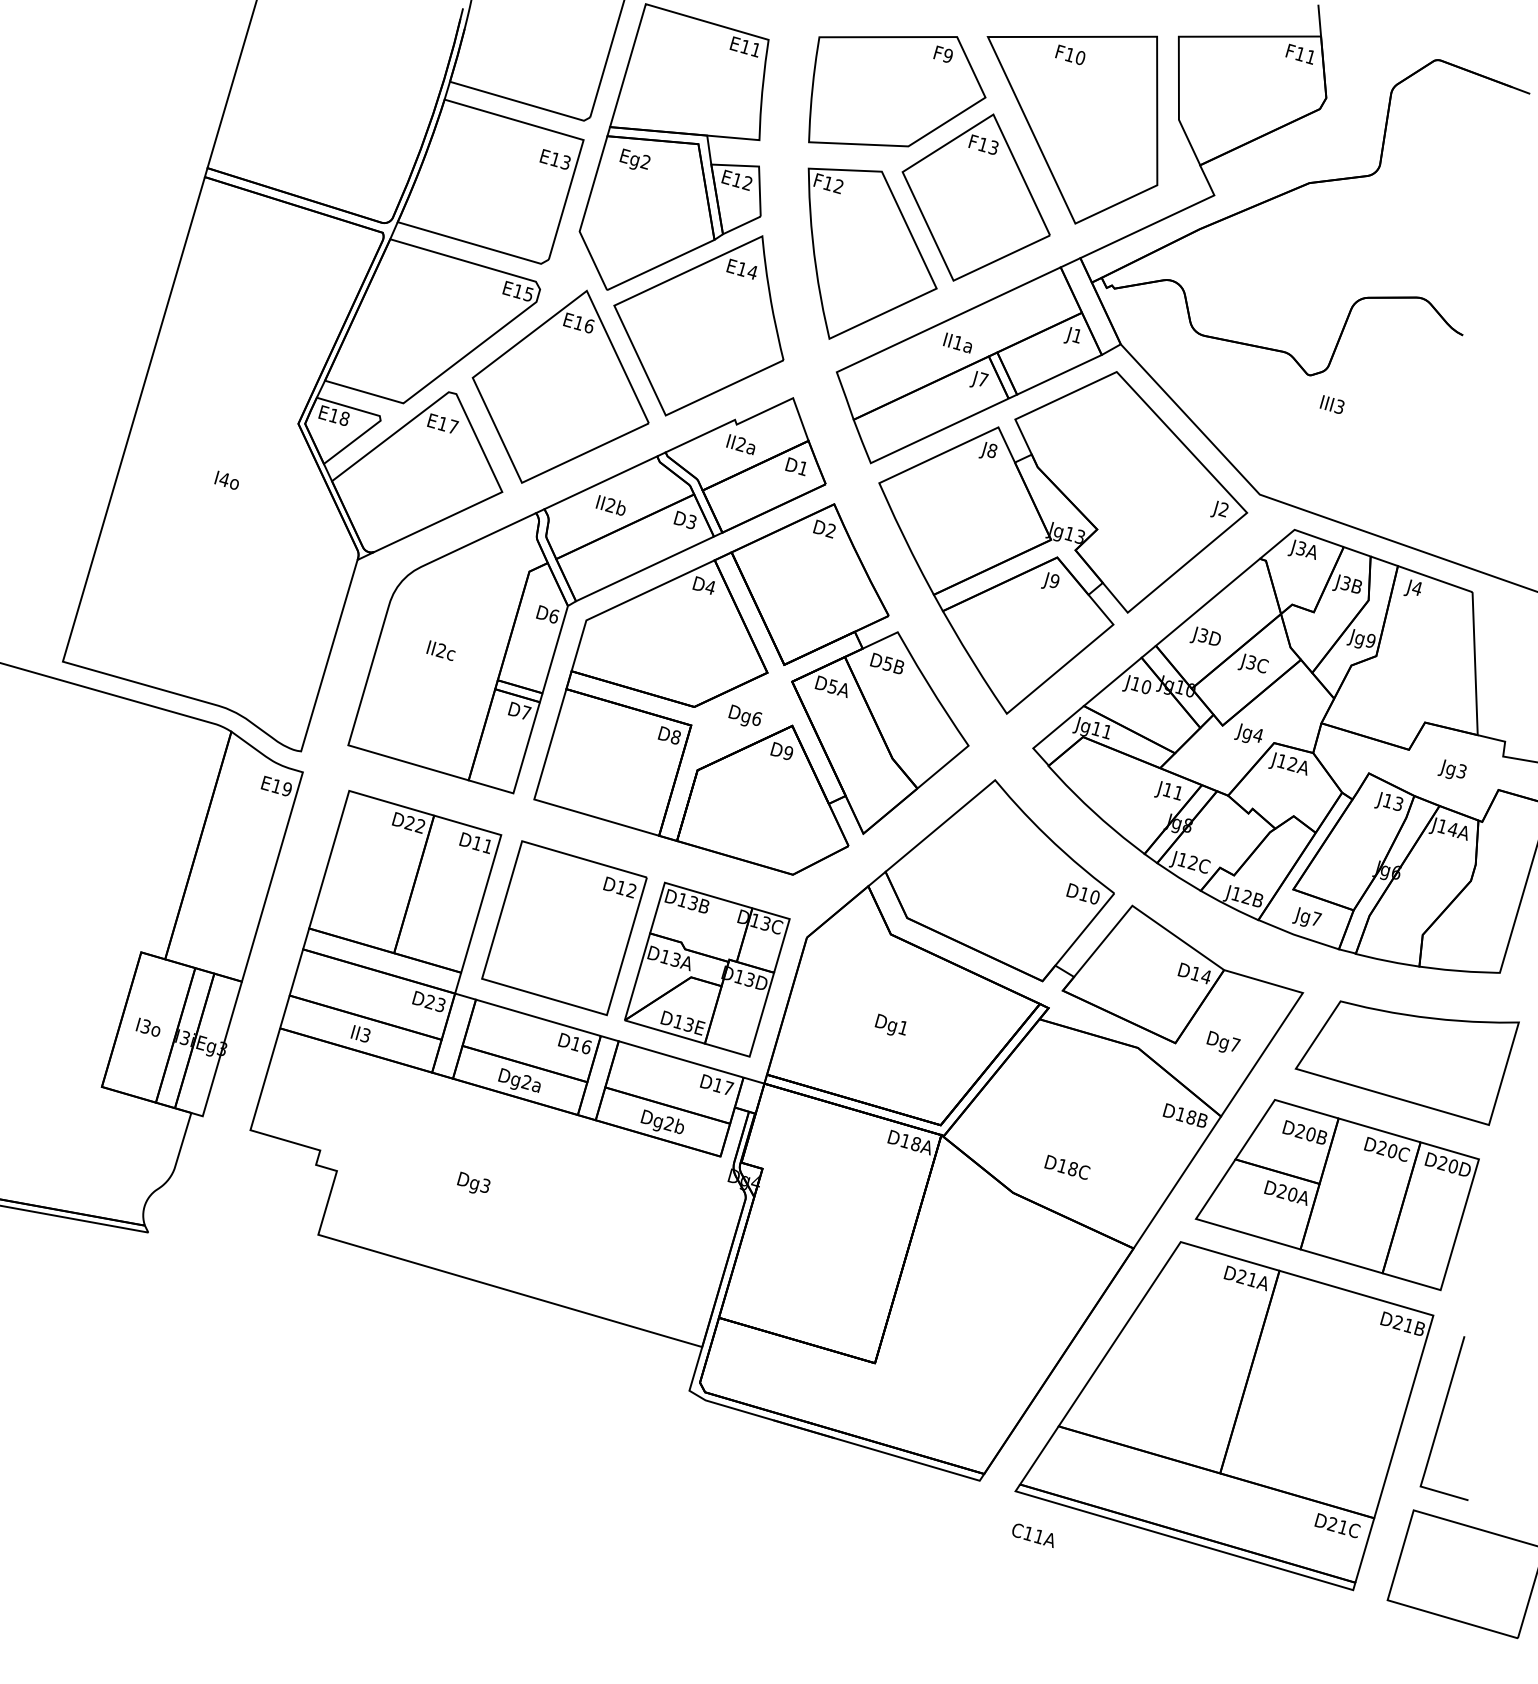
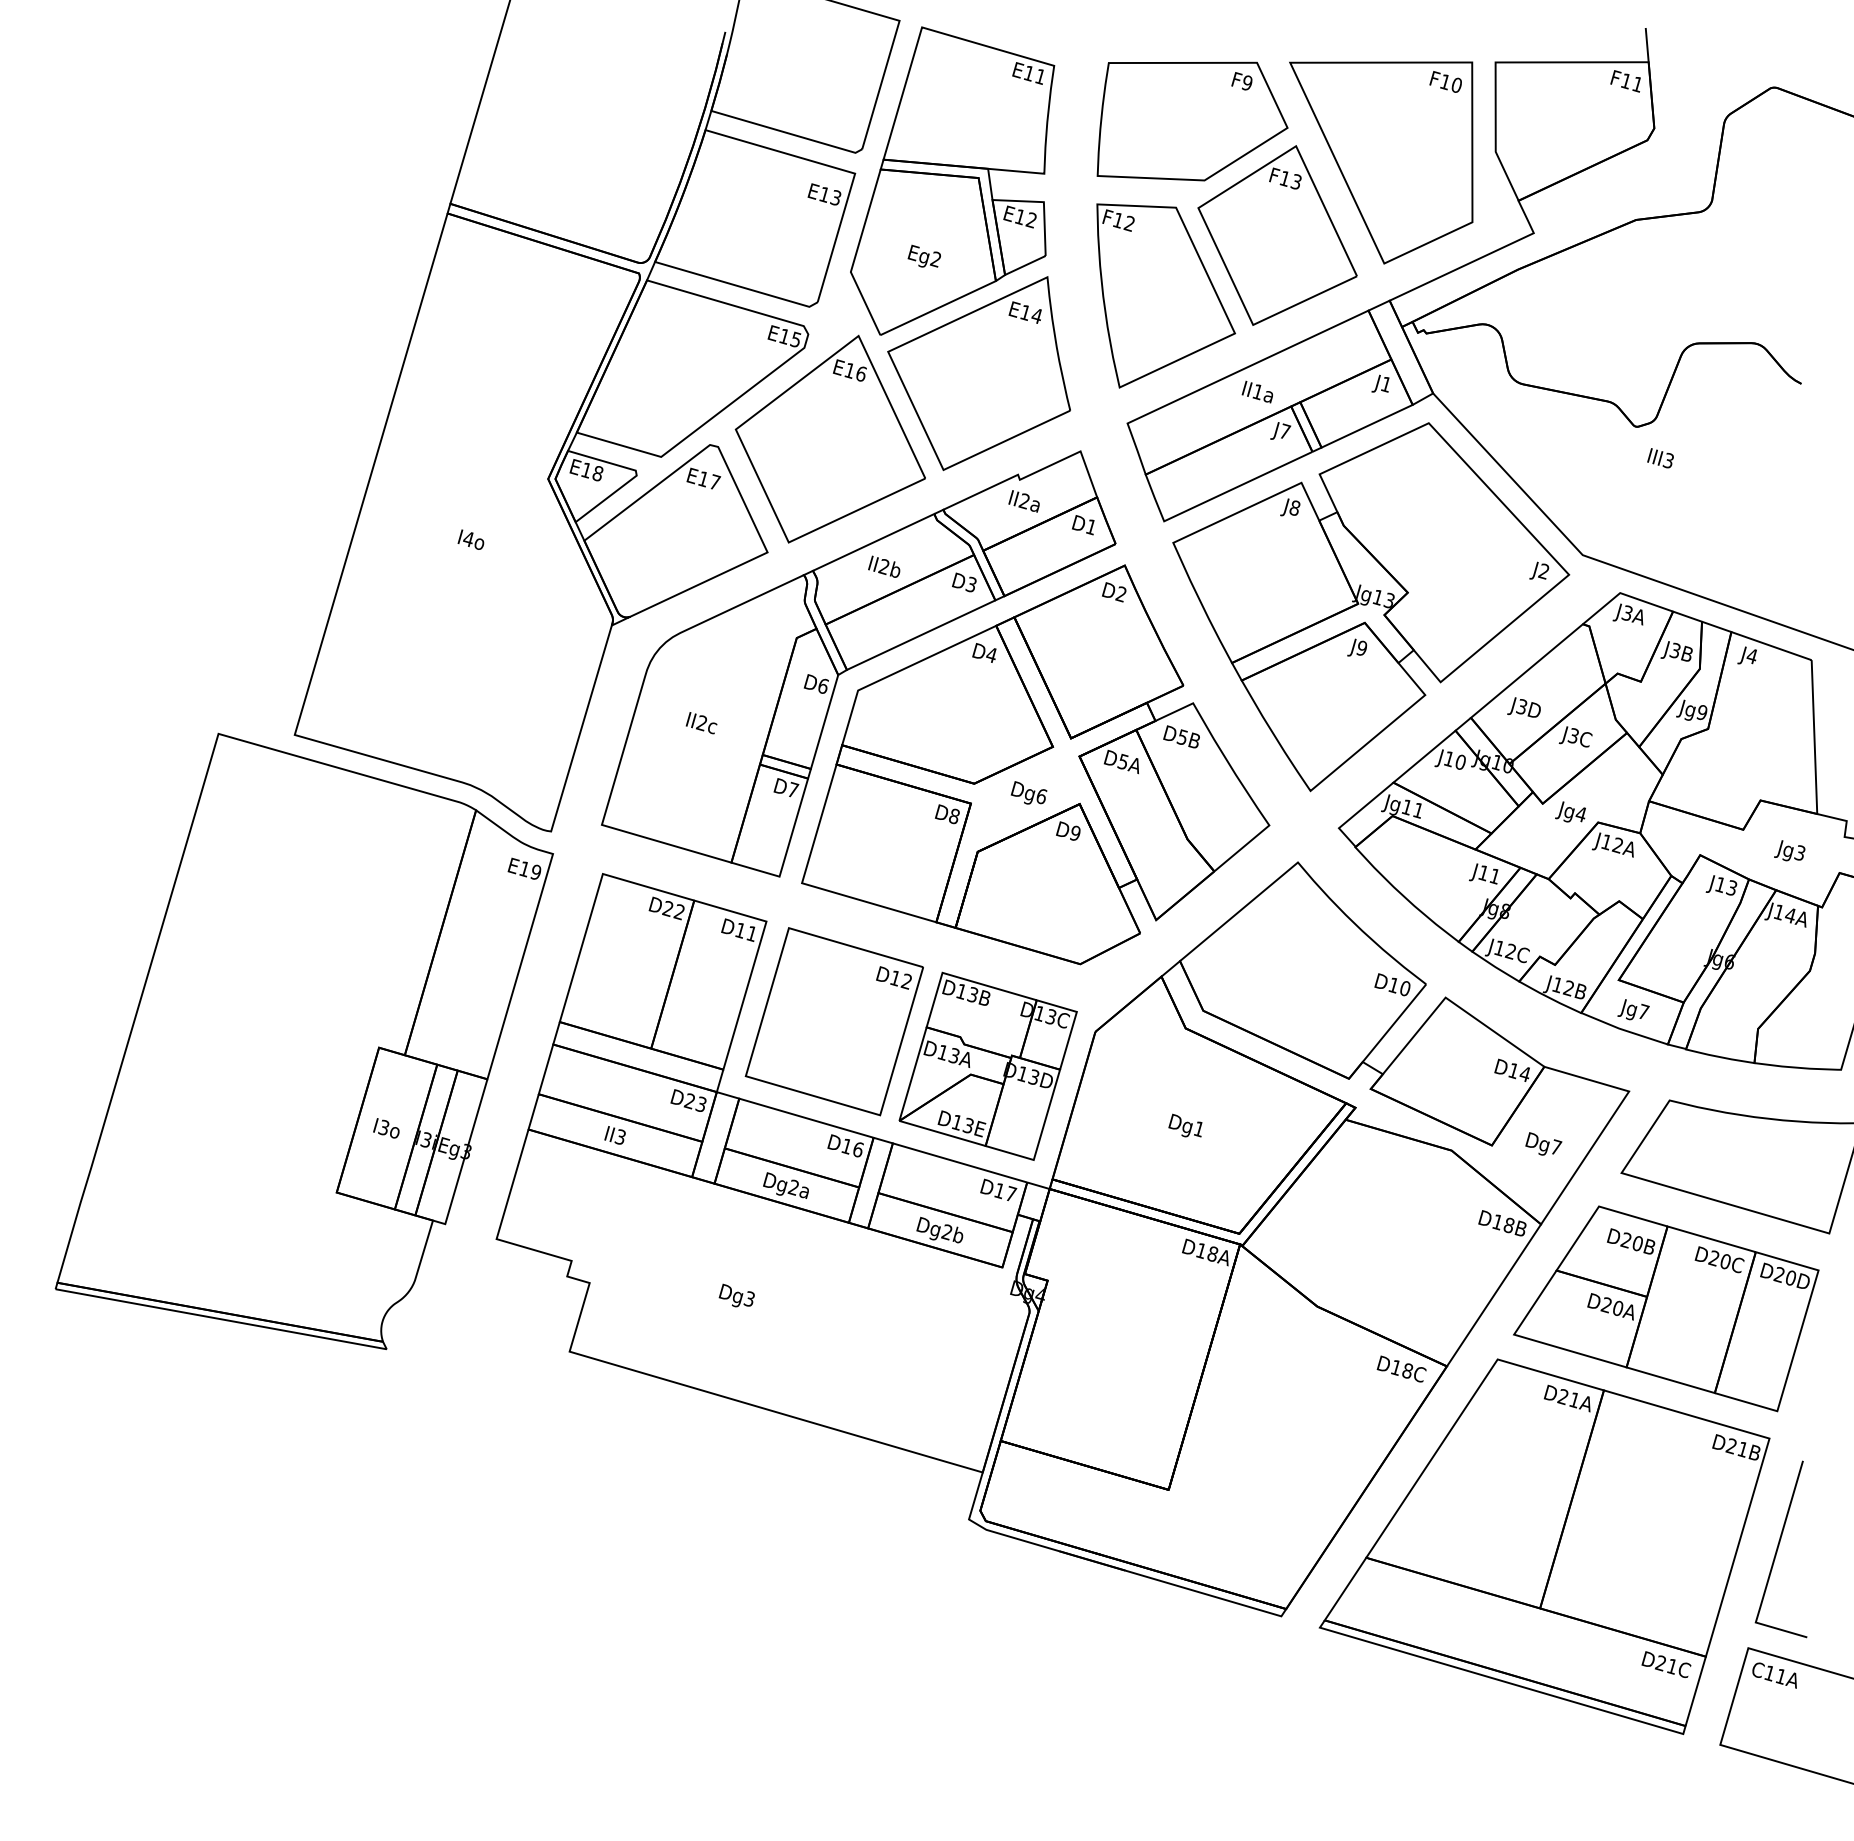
text: (1070, 54) -> (1445, 81), moved
text: (634, 158) -> (923, 255), moved
text: (1067, 1166) -> (1401, 1368), moved
text: (1032, 1535) -> (1774, 1675), moved

